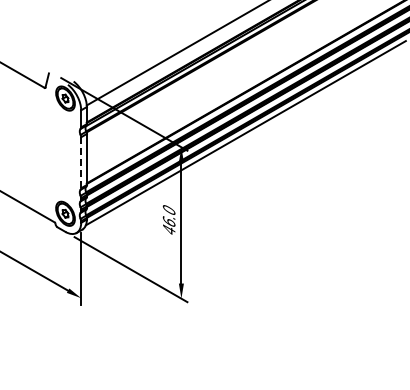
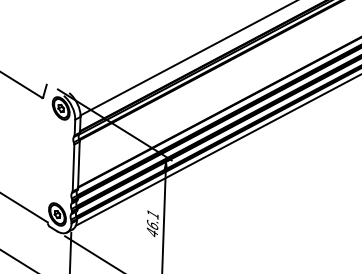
line: (81, 162) -> (73, 167), dashed -> solid
text: (168, 210) -> (152, 214), 46.0 -> 46.1

